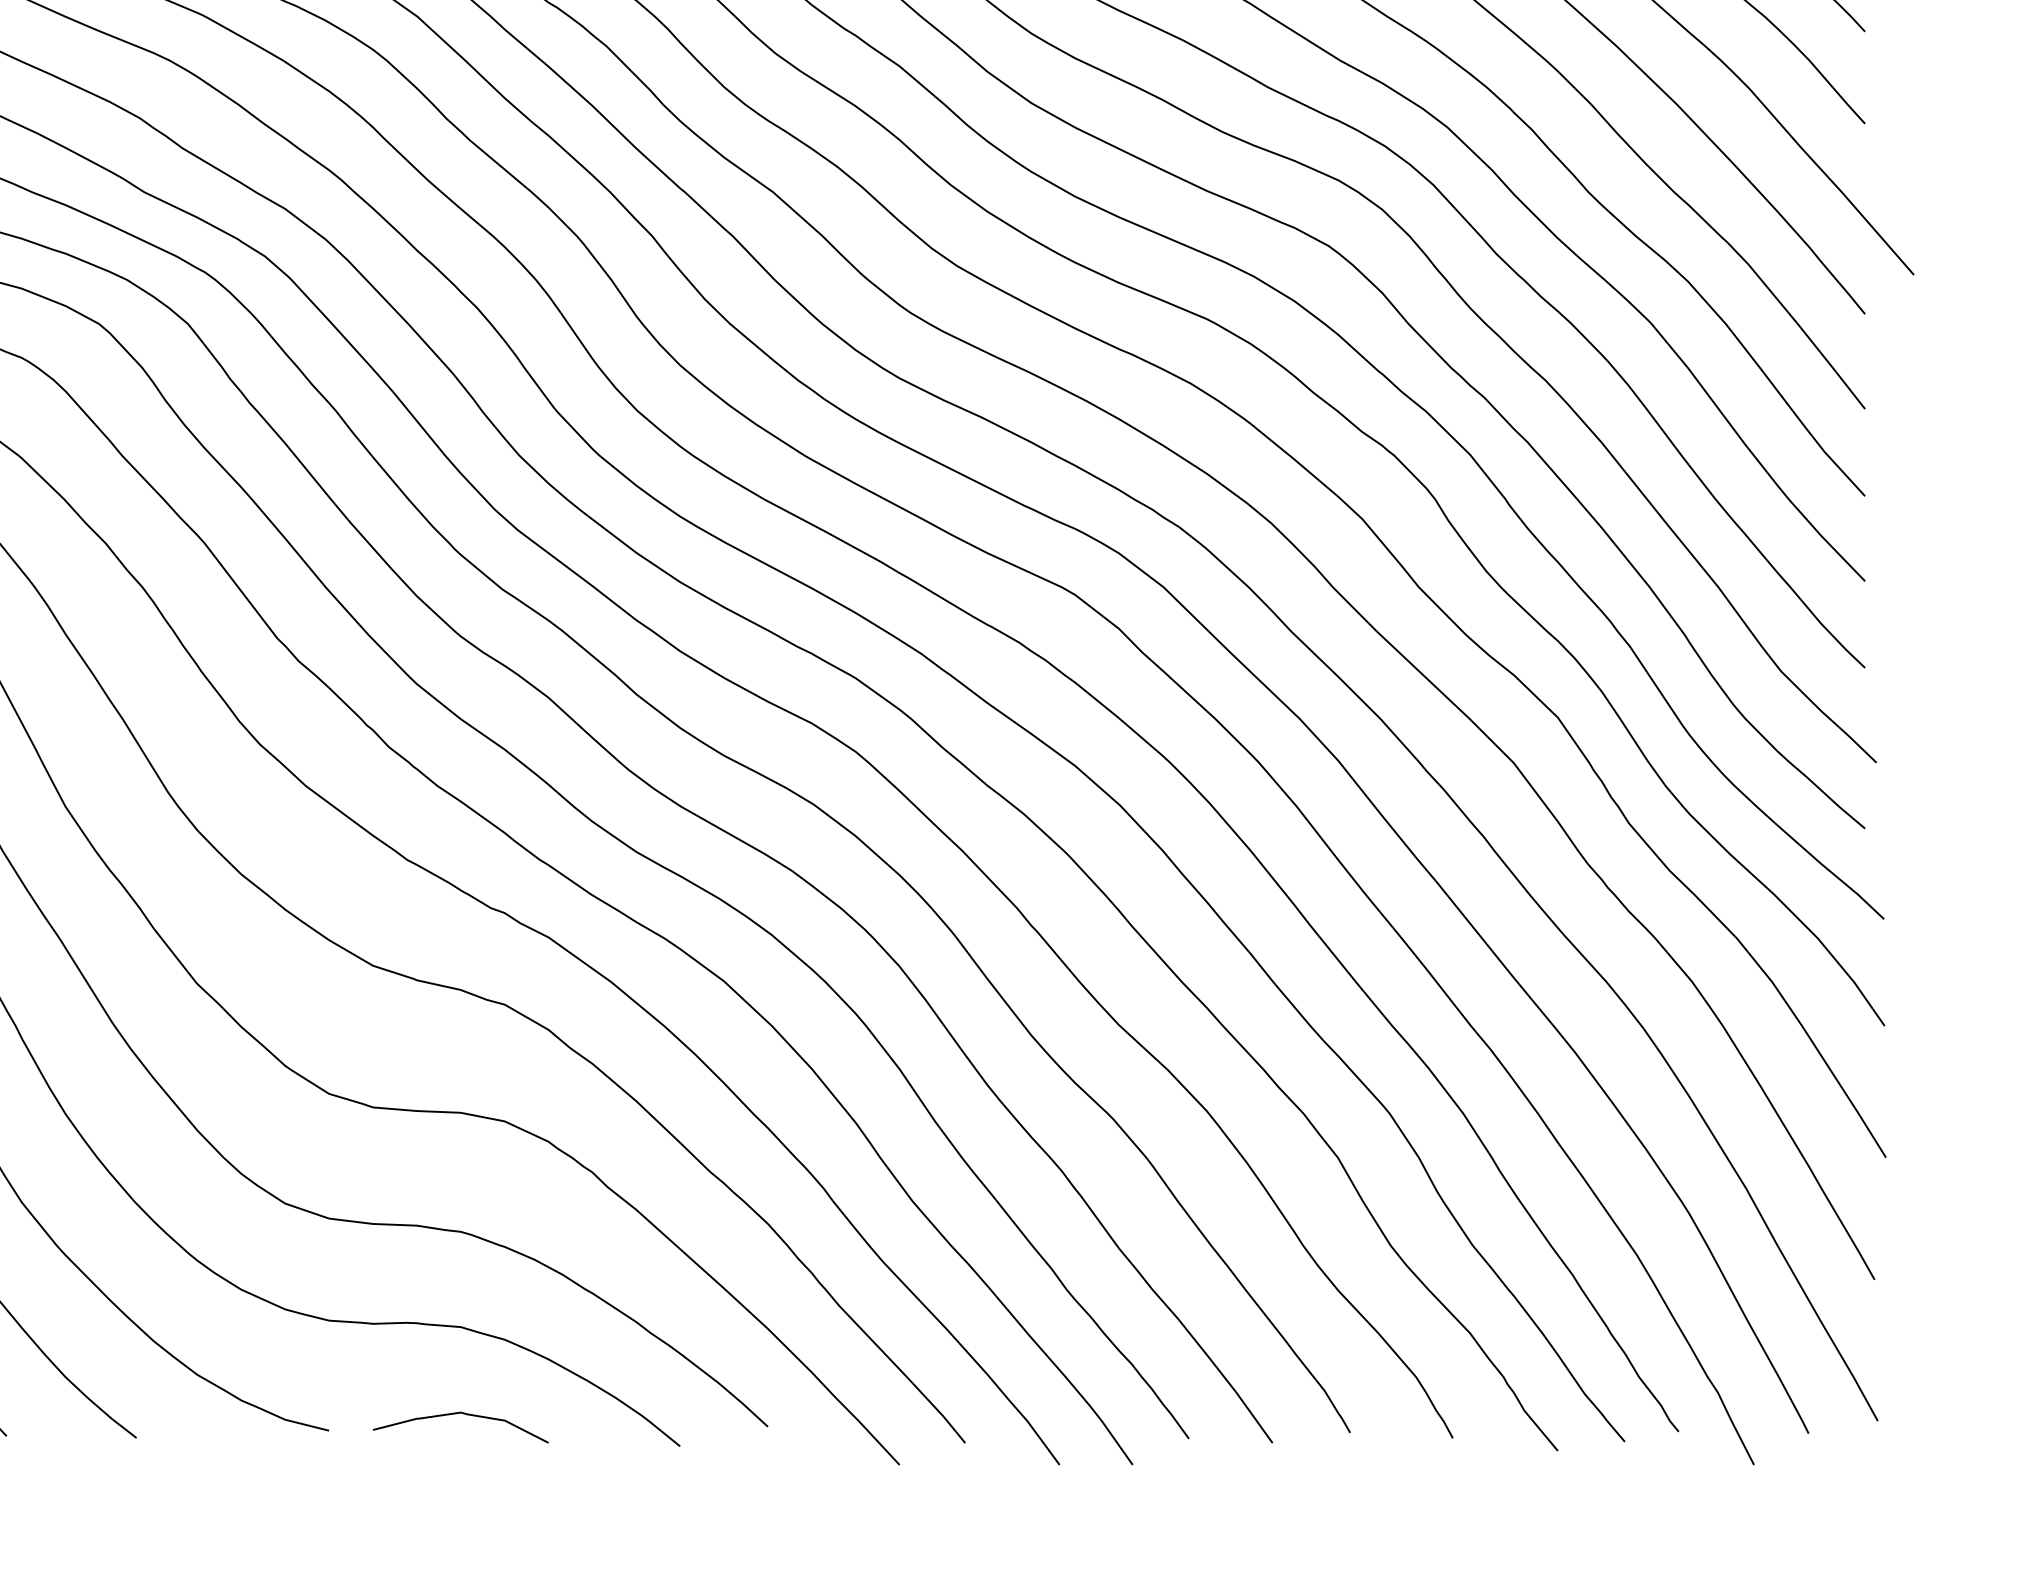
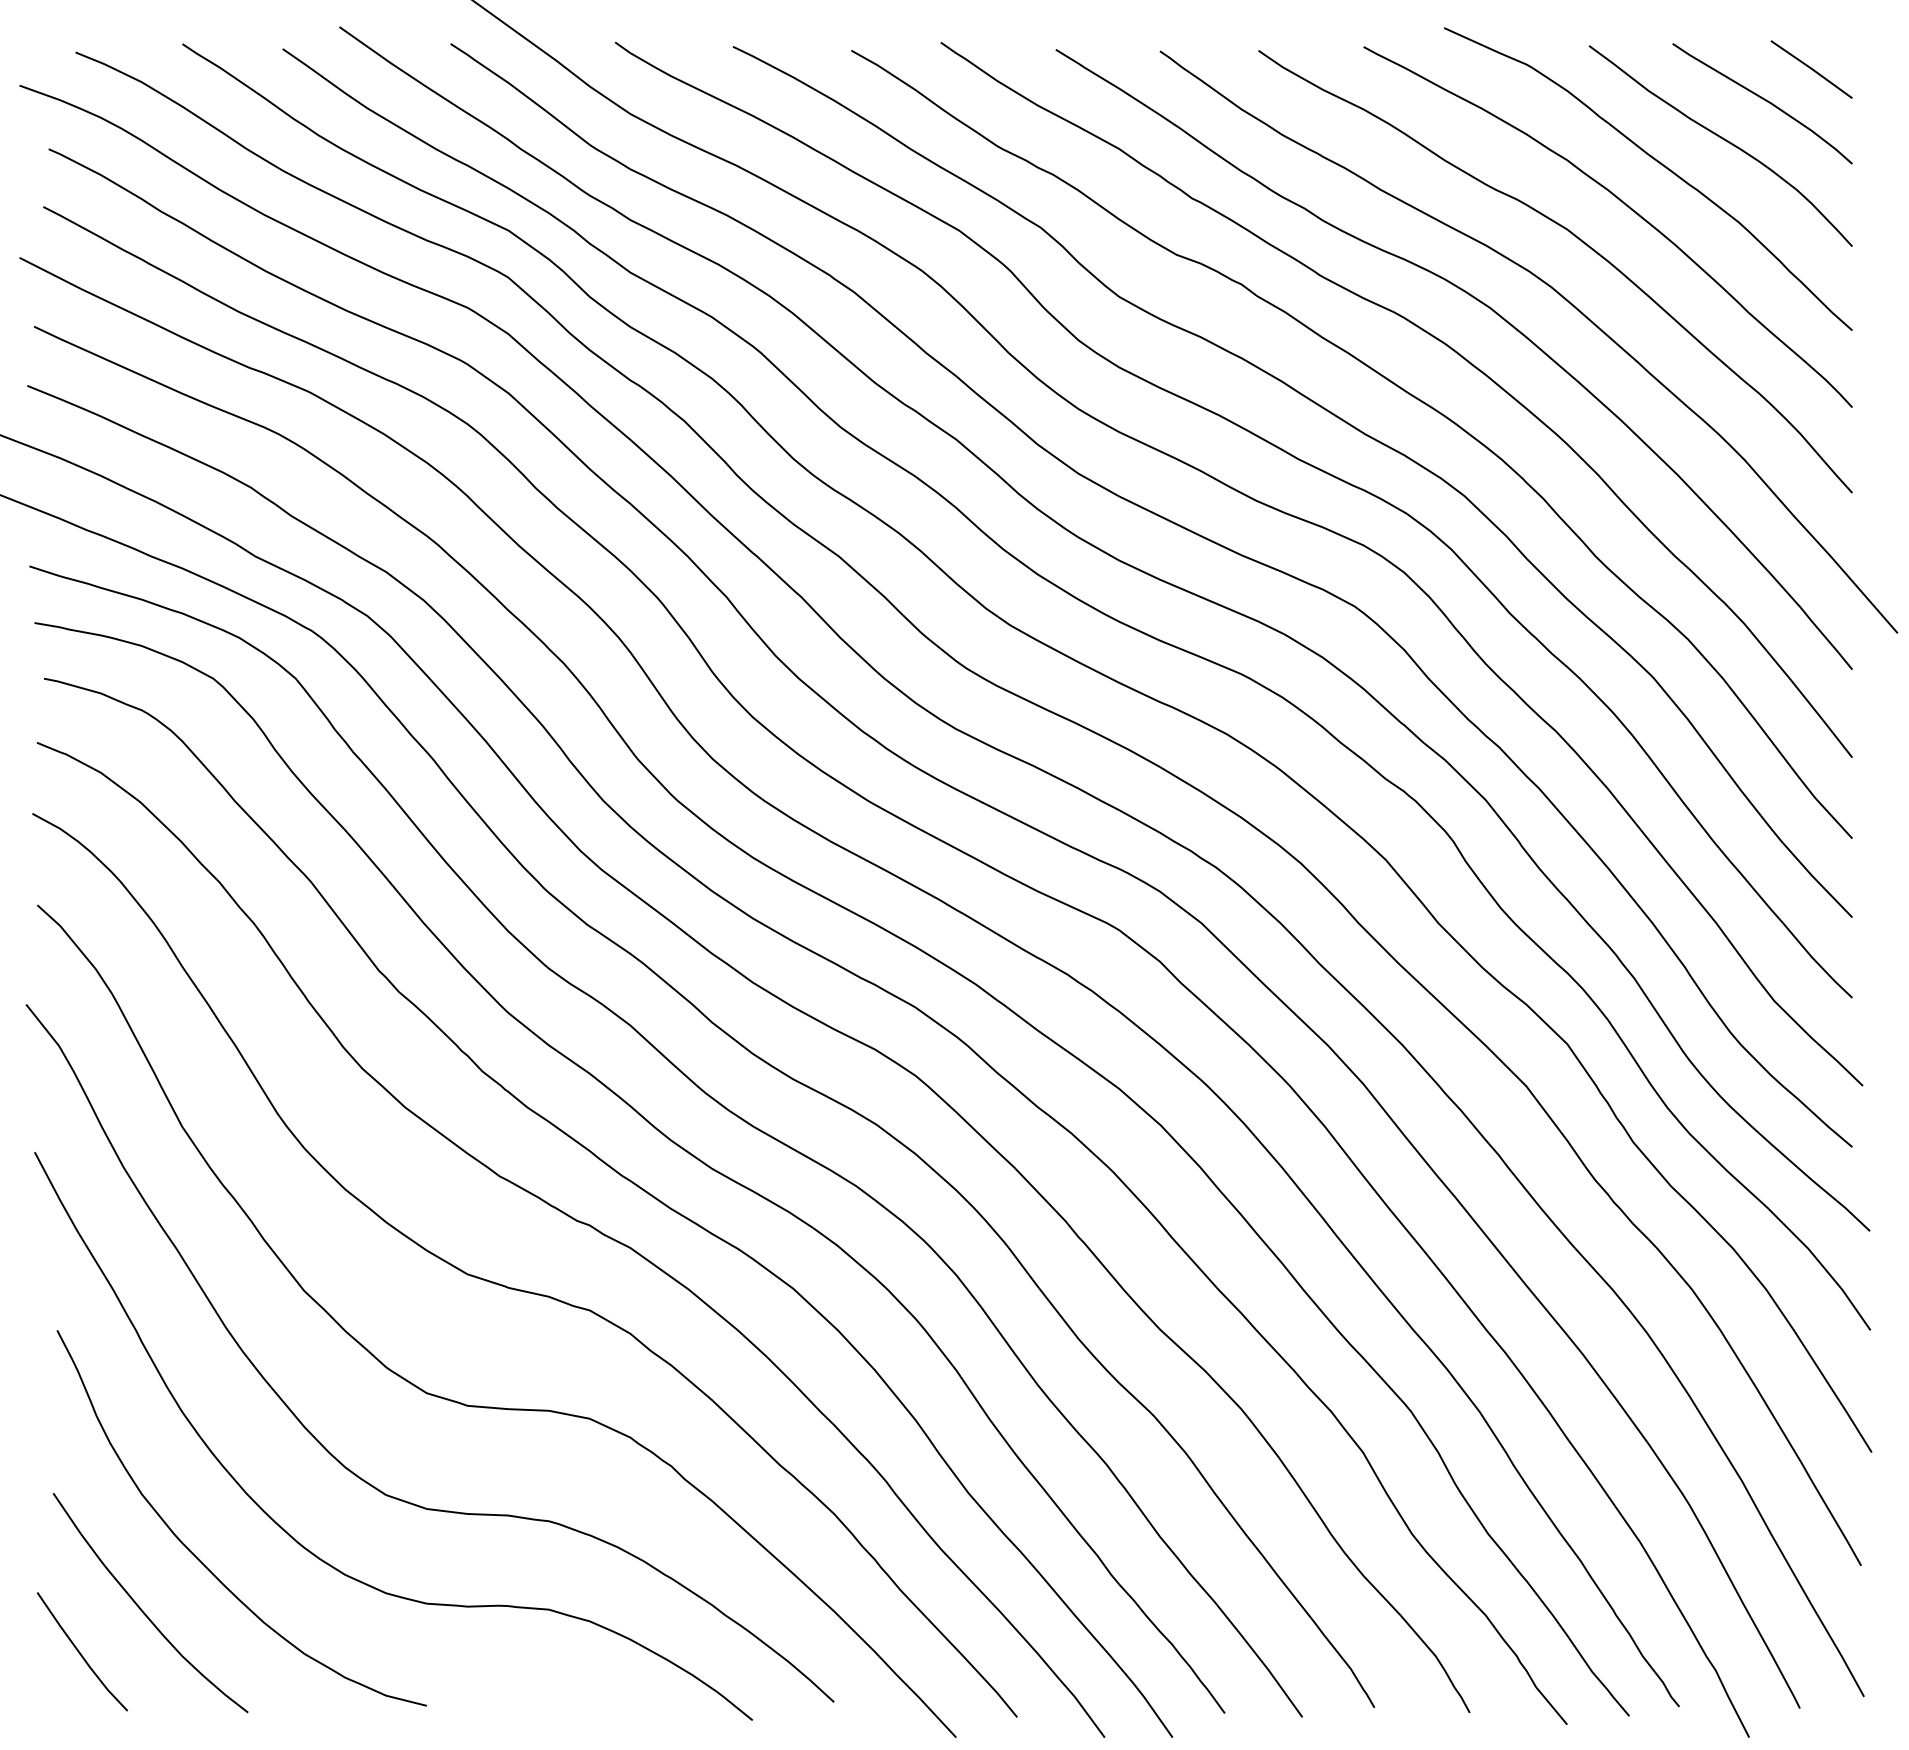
curve: (459, 1414) -> (547, 1690), removed

